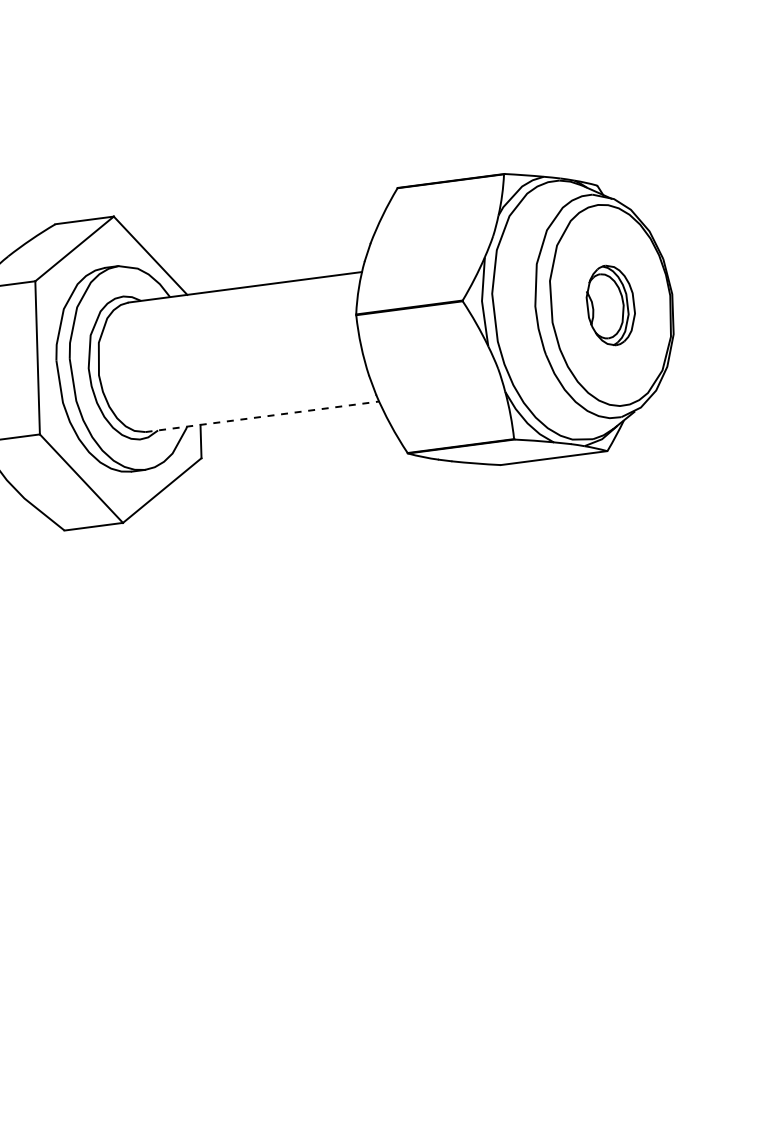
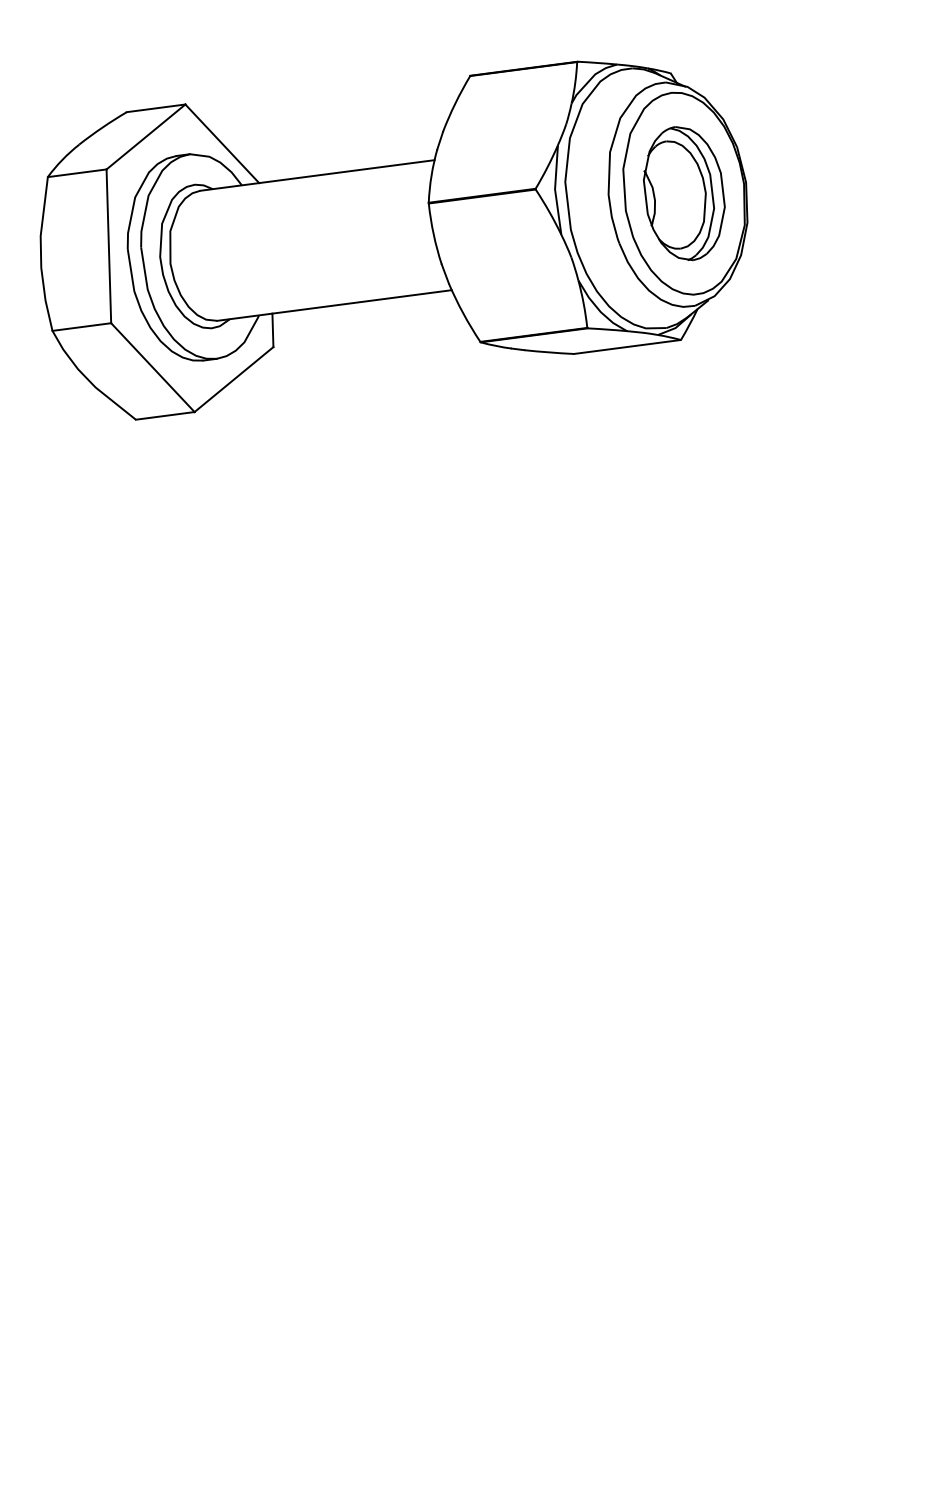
part: (610, 305) -> (684, 193), size x1.67
line: (262, 416) -> (334, 305), dashed -> solid

